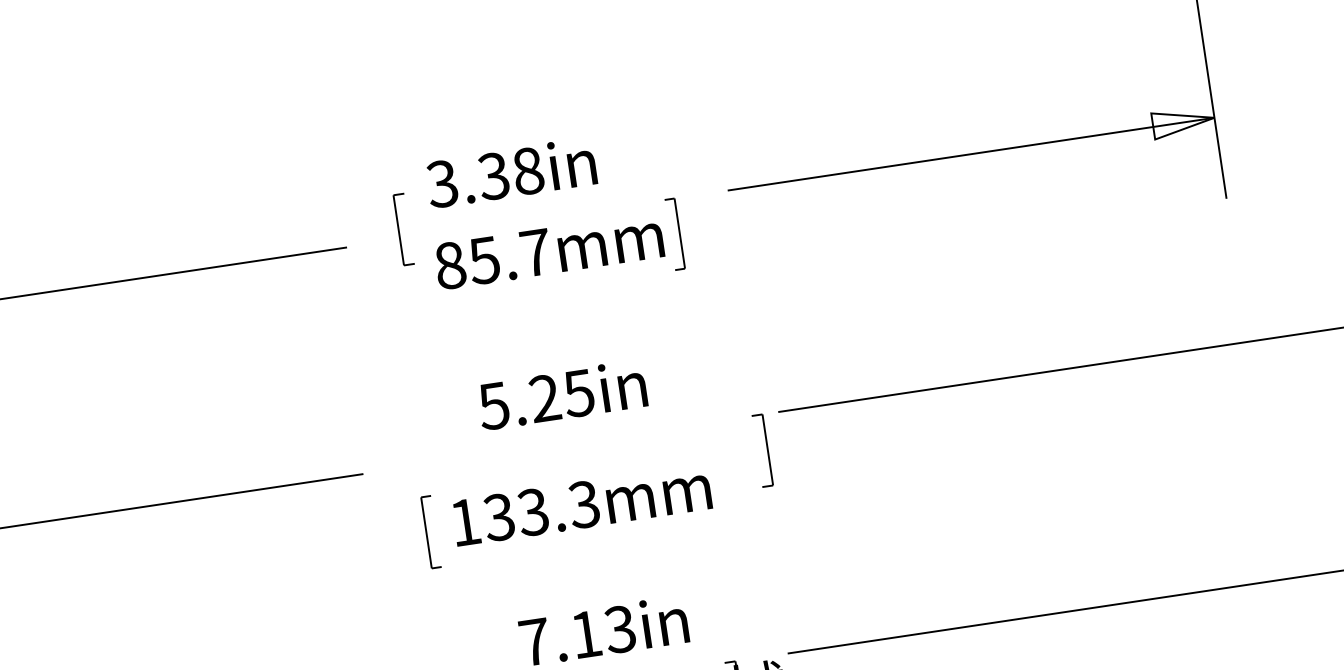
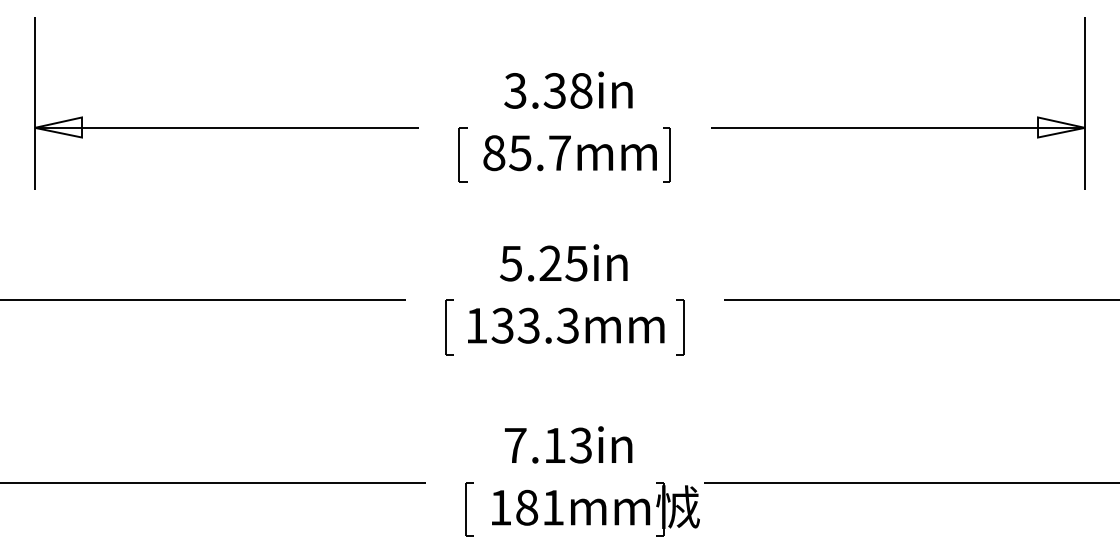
text: (511, 171) -> (568, 89), moved
part: (402, 229) -> (462, 154), moved
part: (763, 450) -> (680, 327), moved
text: (582, 504) -> (566, 325), moved
part: (430, 532) -> (449, 327), moved

